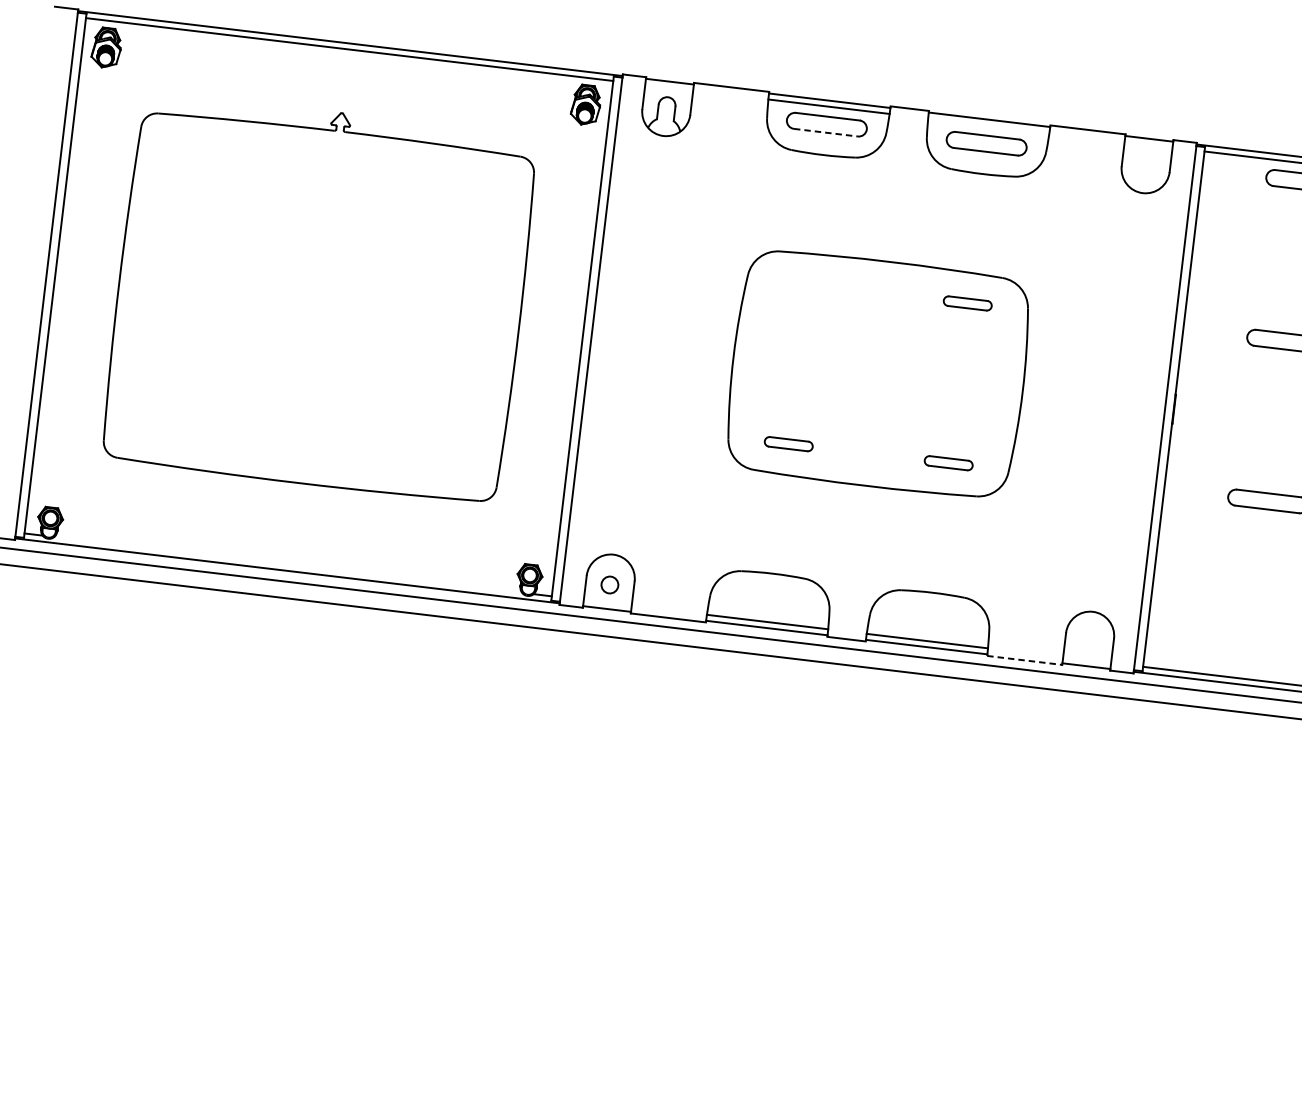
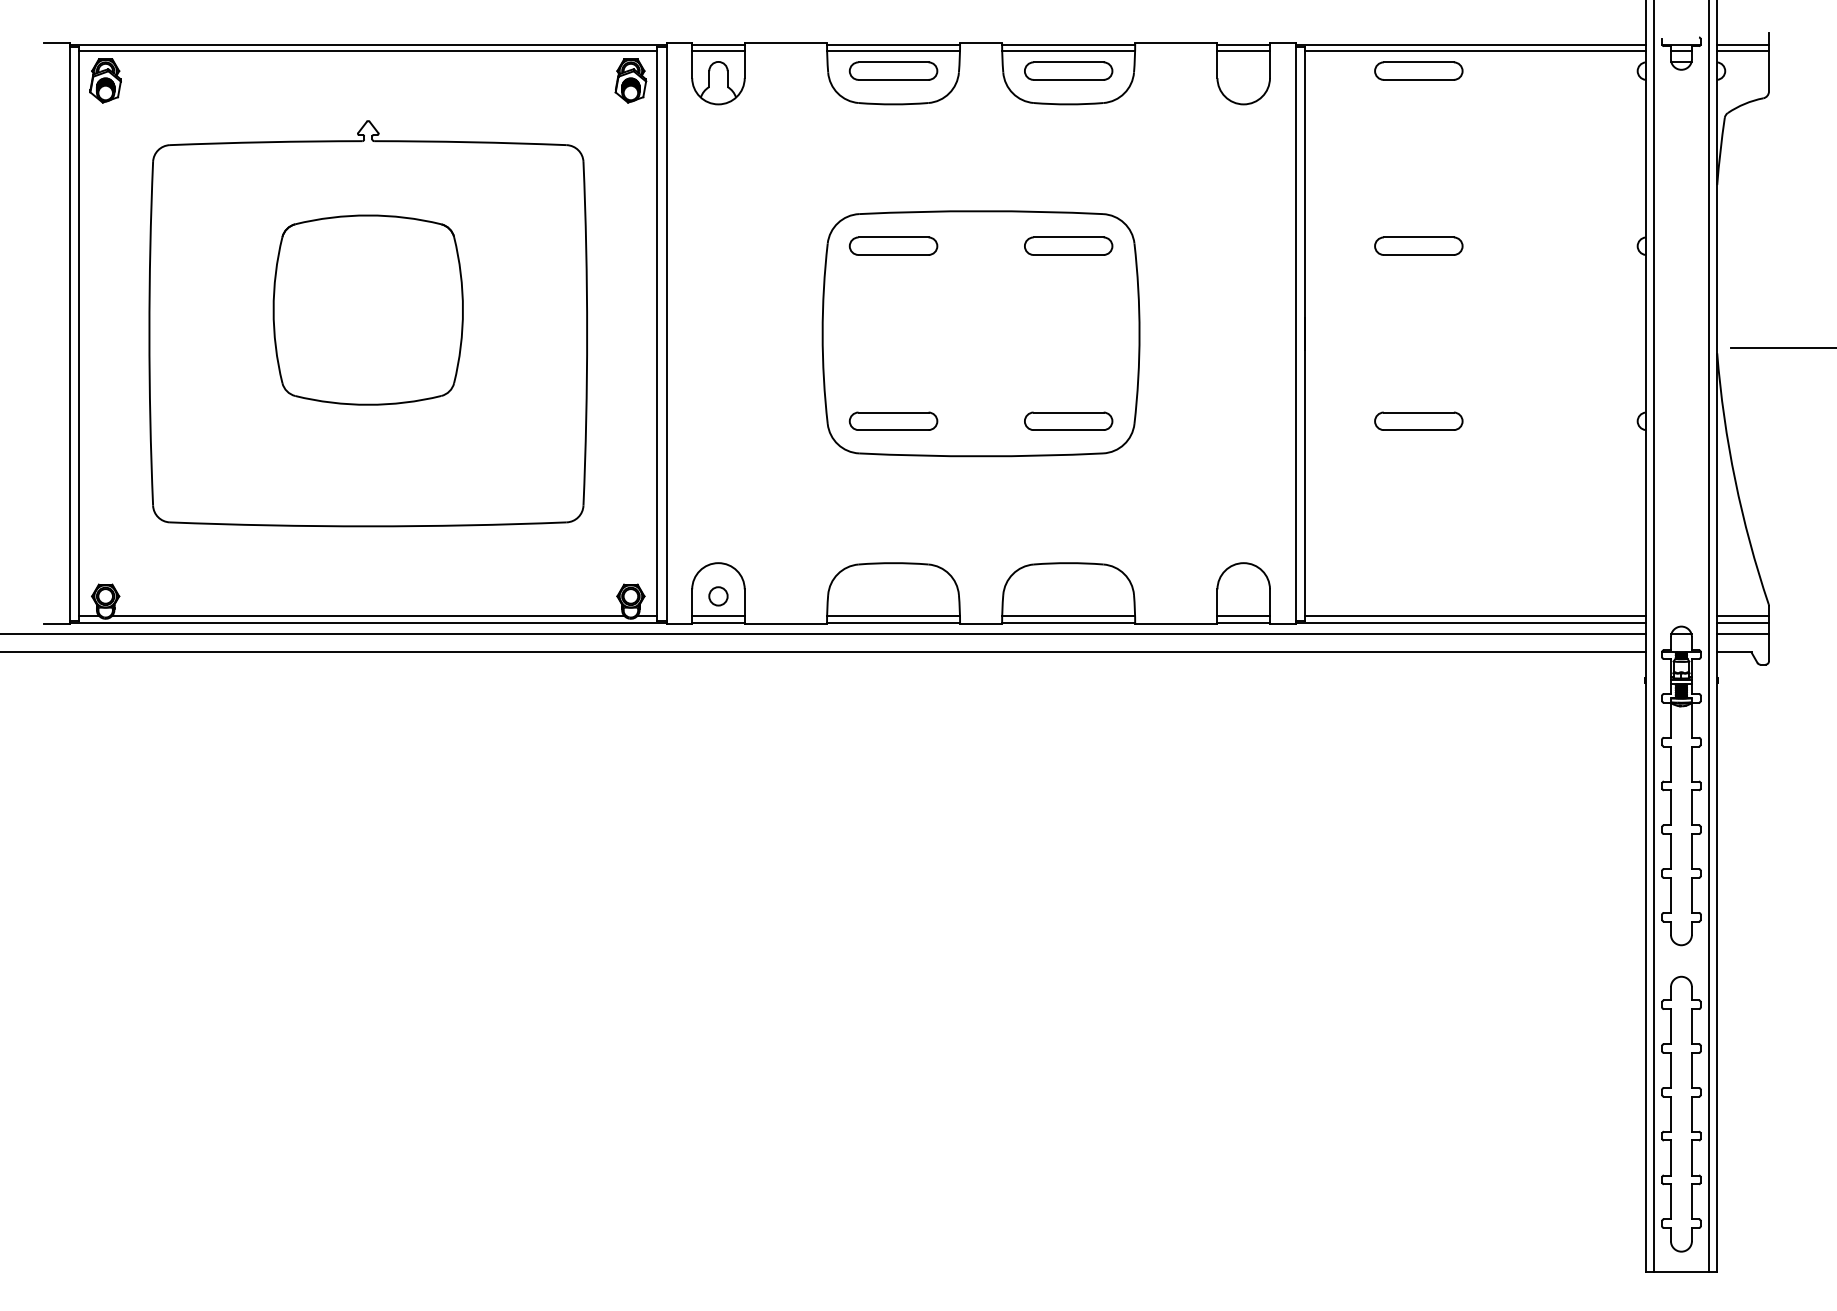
line: (669, 87) -> (718, 51), added
line: (988, 125) -> (1068, 51), added
line: (826, 132) -> (894, 79), dashed -> solid
line: (1148, 144) -> (1243, 51), added
part: (807, 283) -> (893, 245), added
part: (320, 284) -> (367, 309), added
part: (967, 302) -> (1068, 245), size x1.67
part: (788, 443) -> (893, 420), size x1.67
part: (948, 462) -> (1068, 420), size x1.67
line: (288, 565) -> (368, 616), added
line: (607, 603) -> (718, 616), added
line: (1024, 660) -> (1176, 624), dashed -> solid
line: (1086, 660) -> (1243, 616), added

